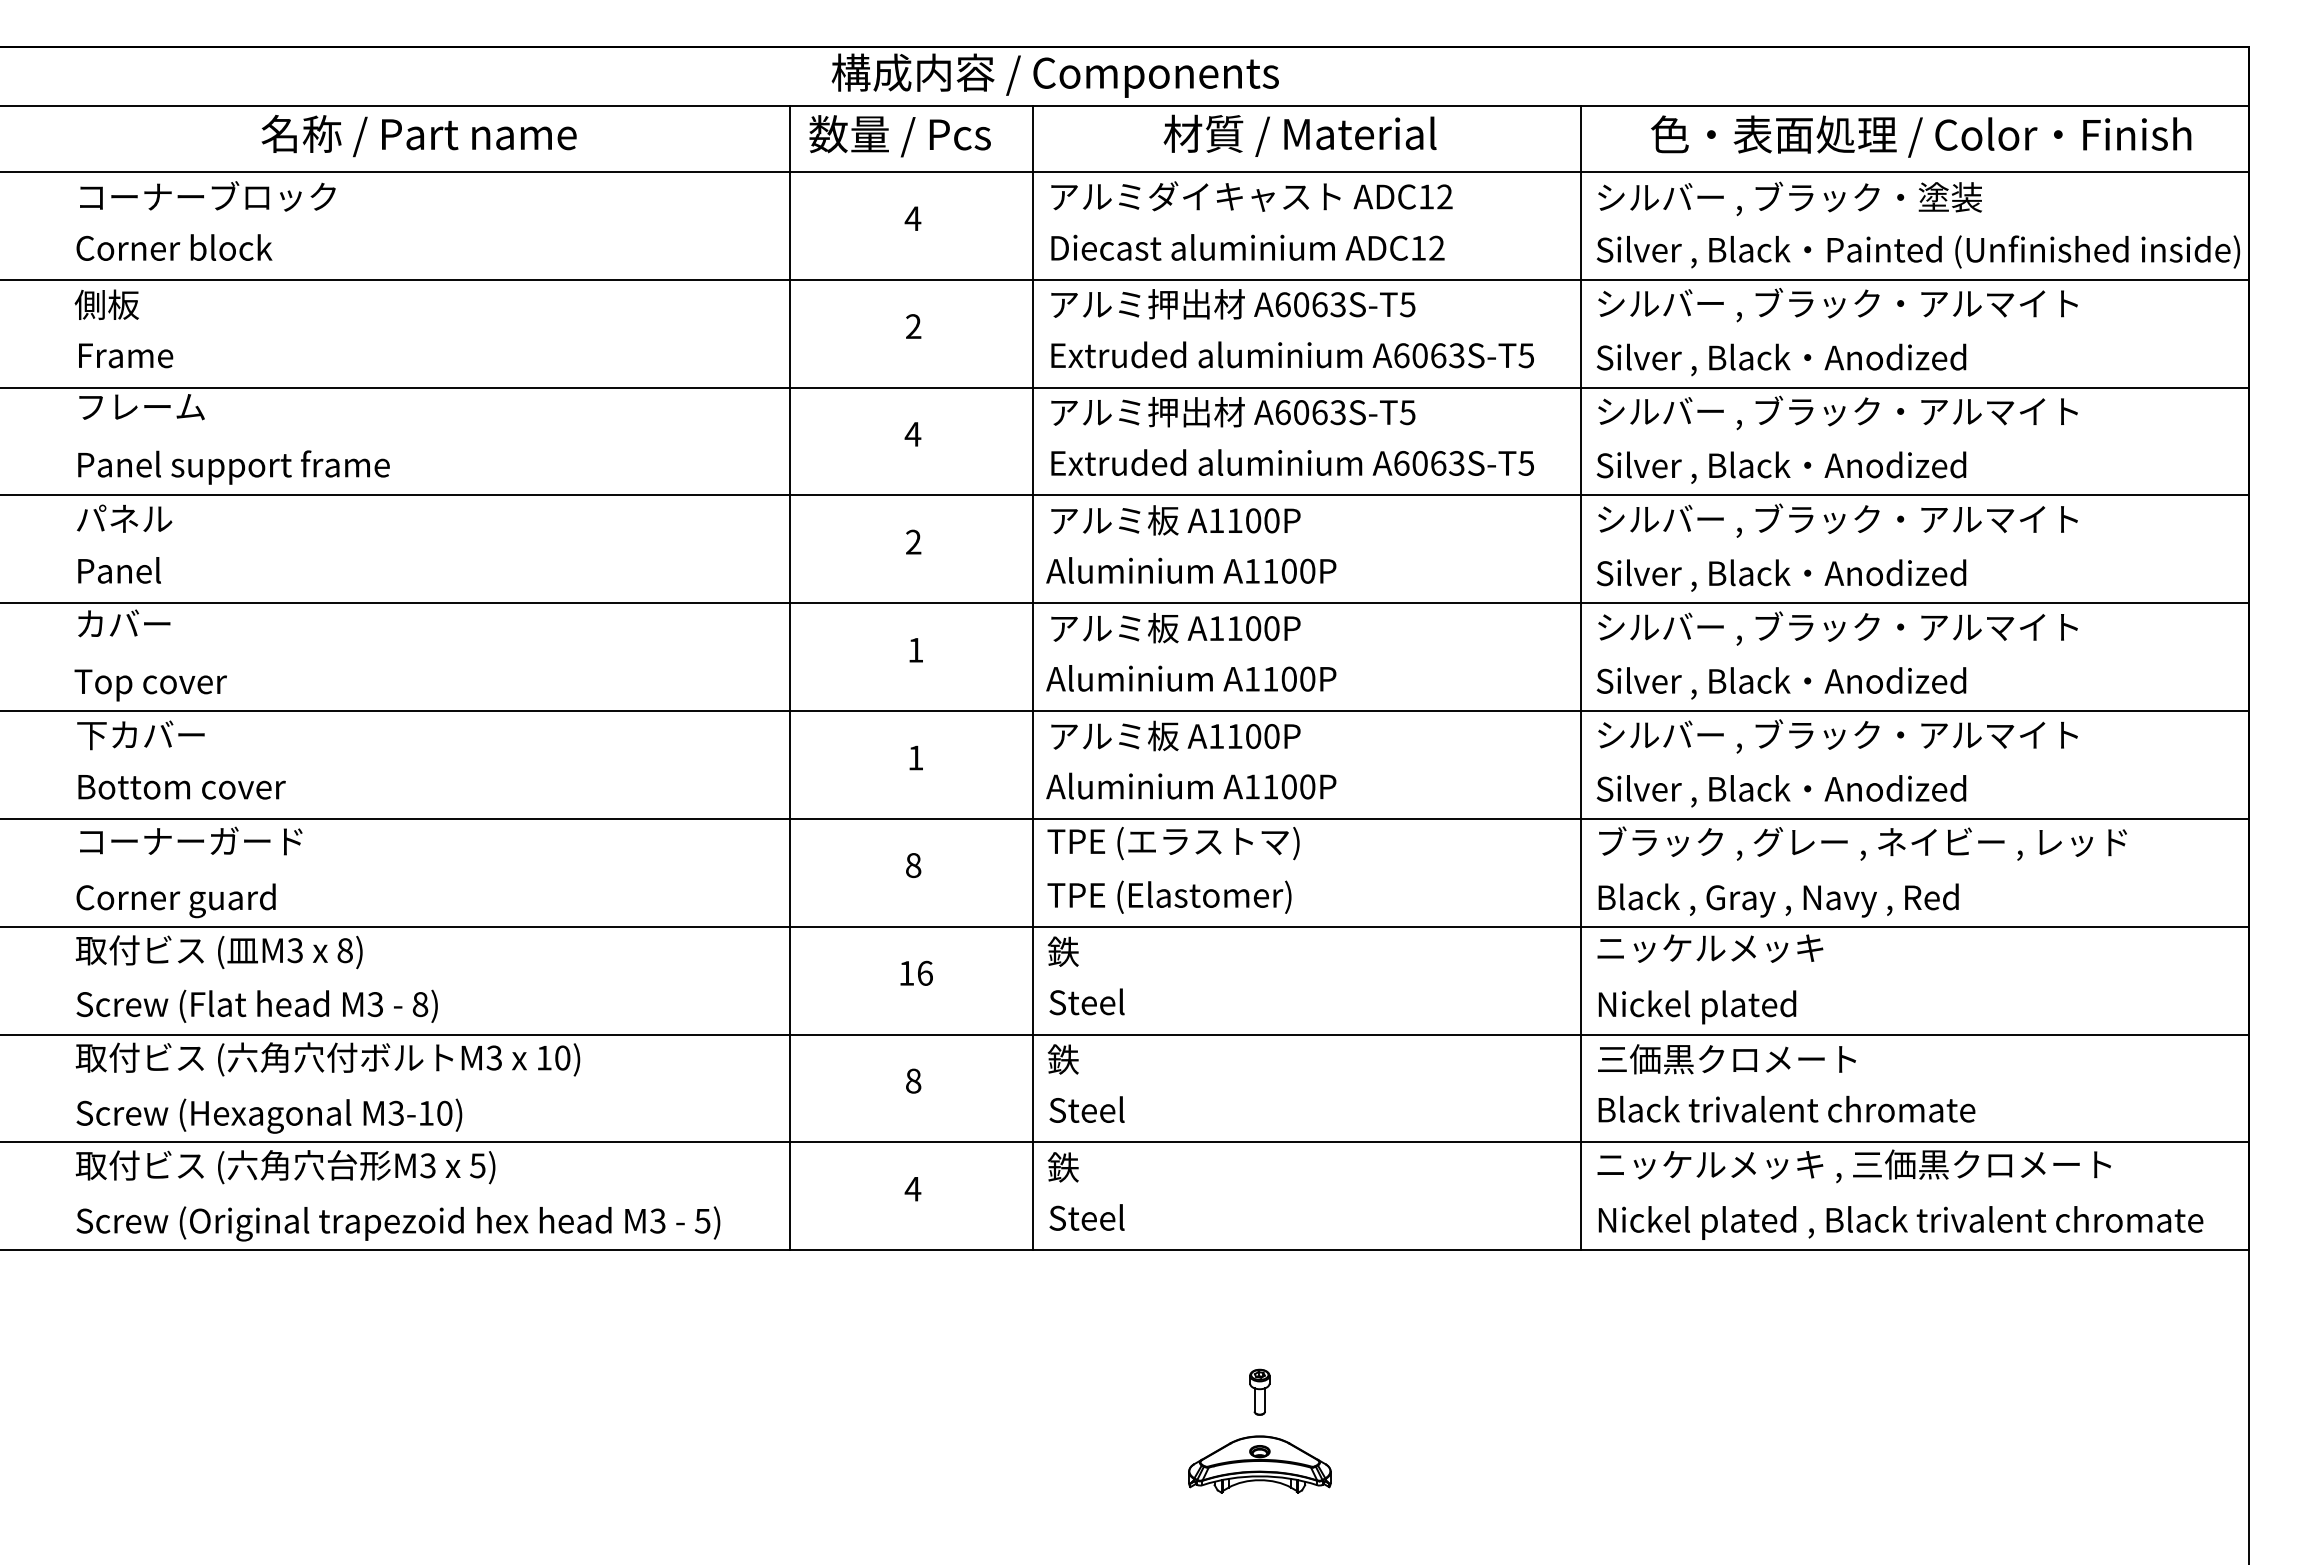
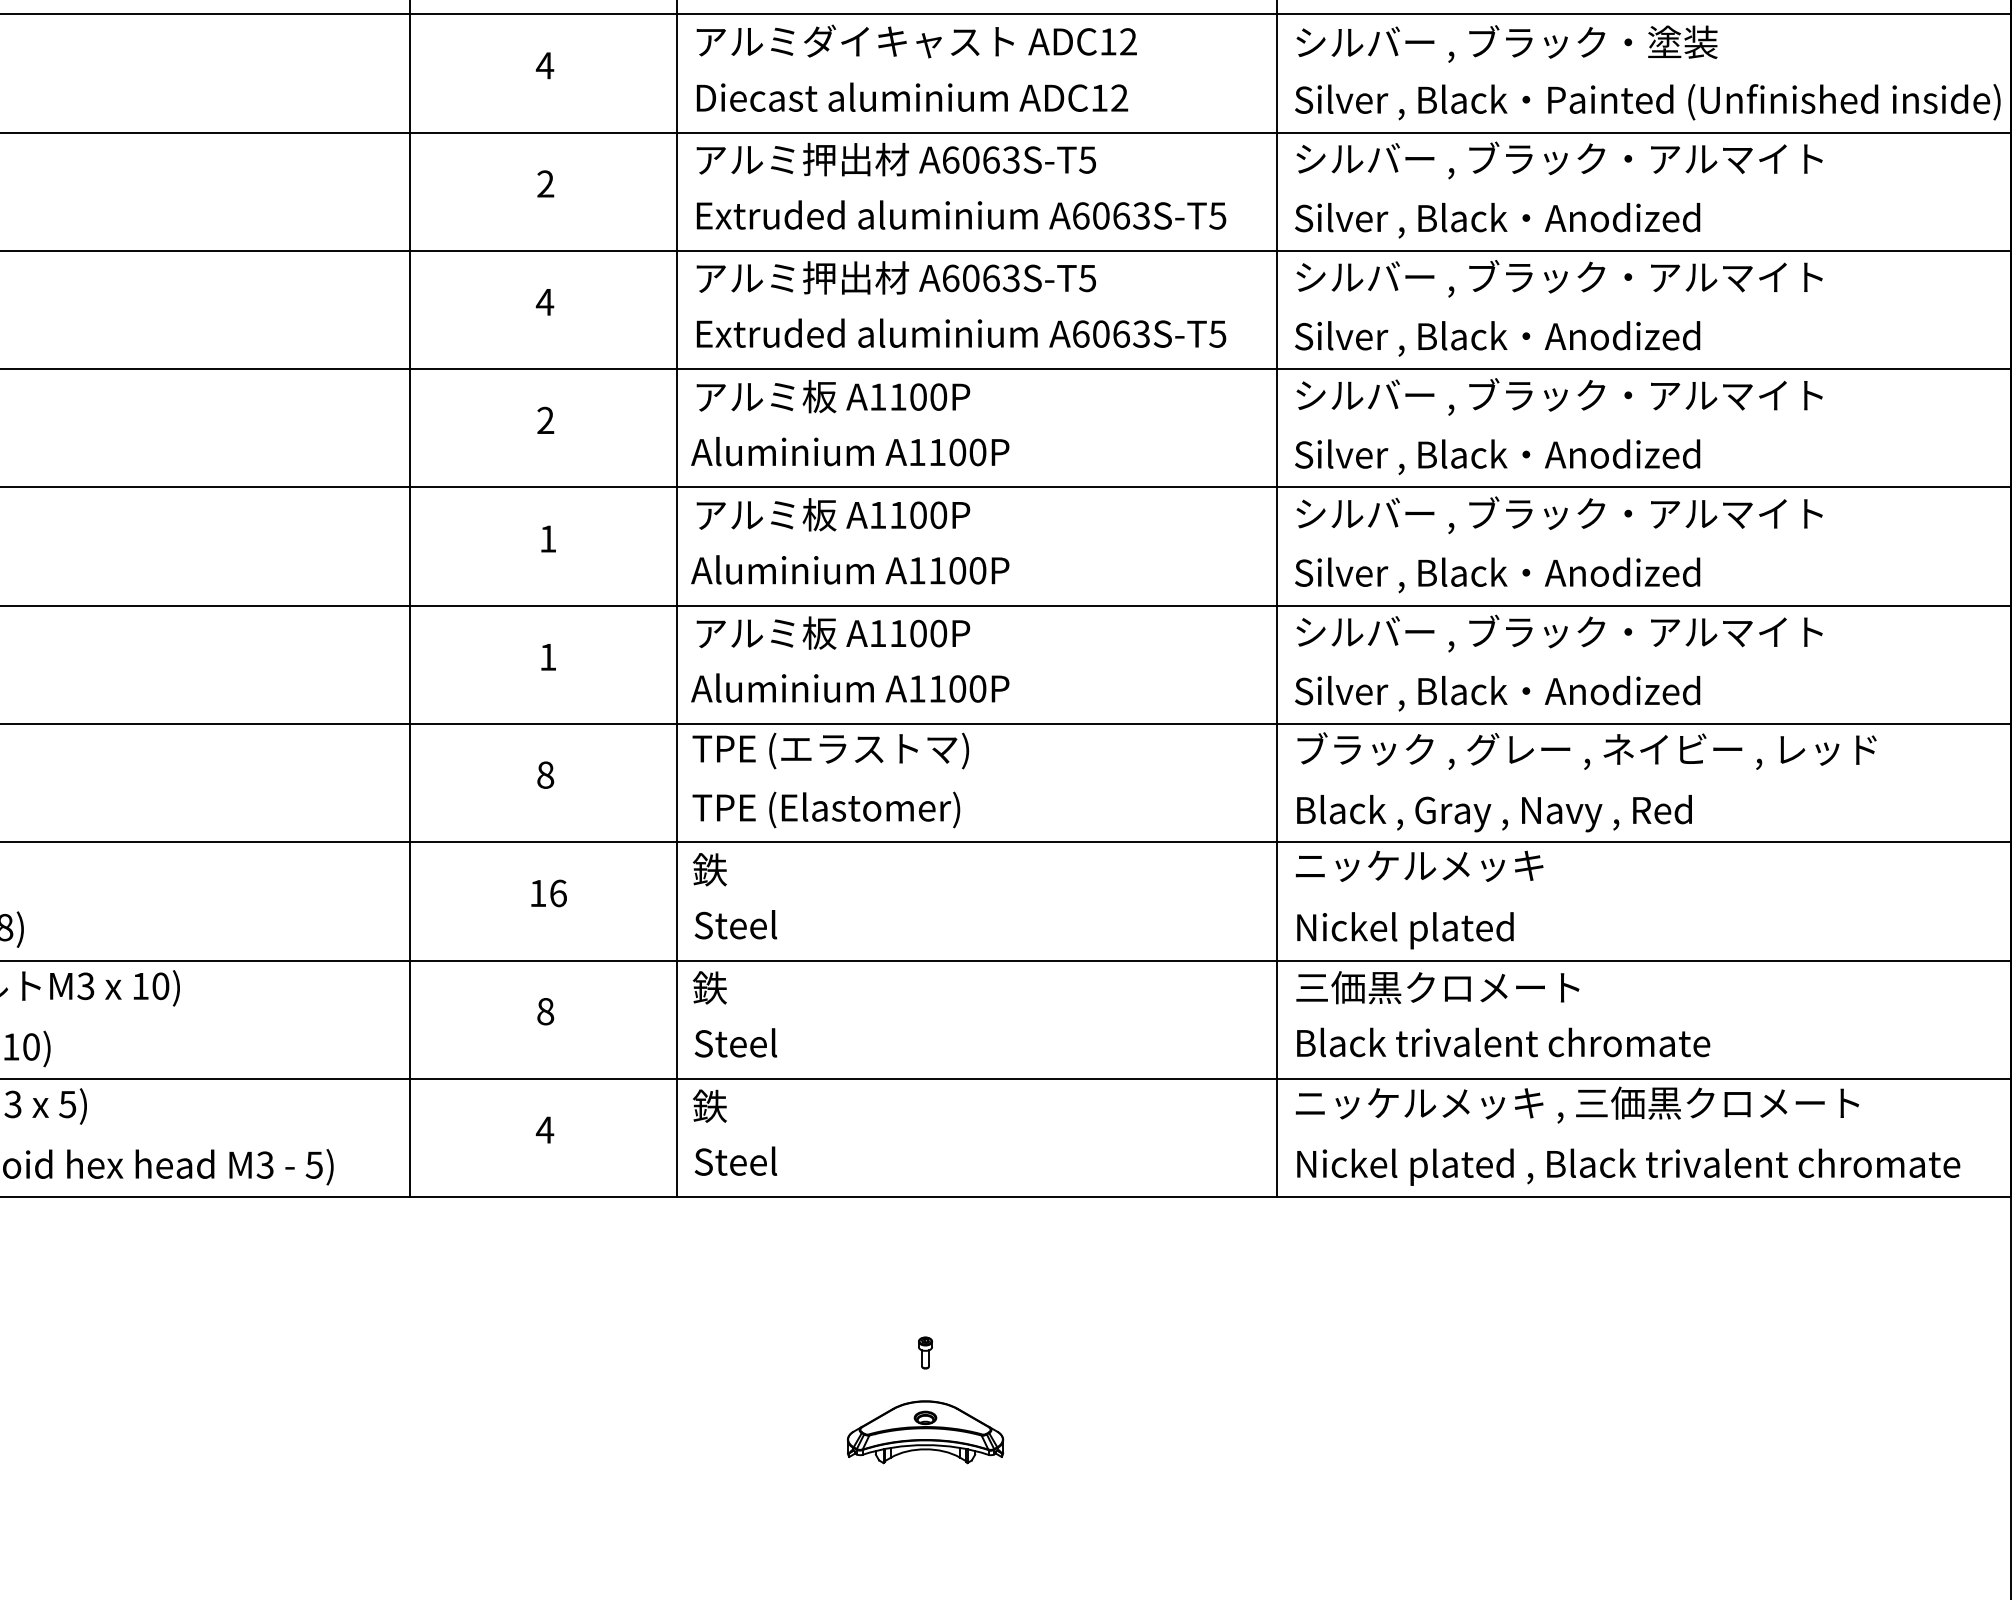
part: (1259, 1392) -> (925, 1353), size x0.62

